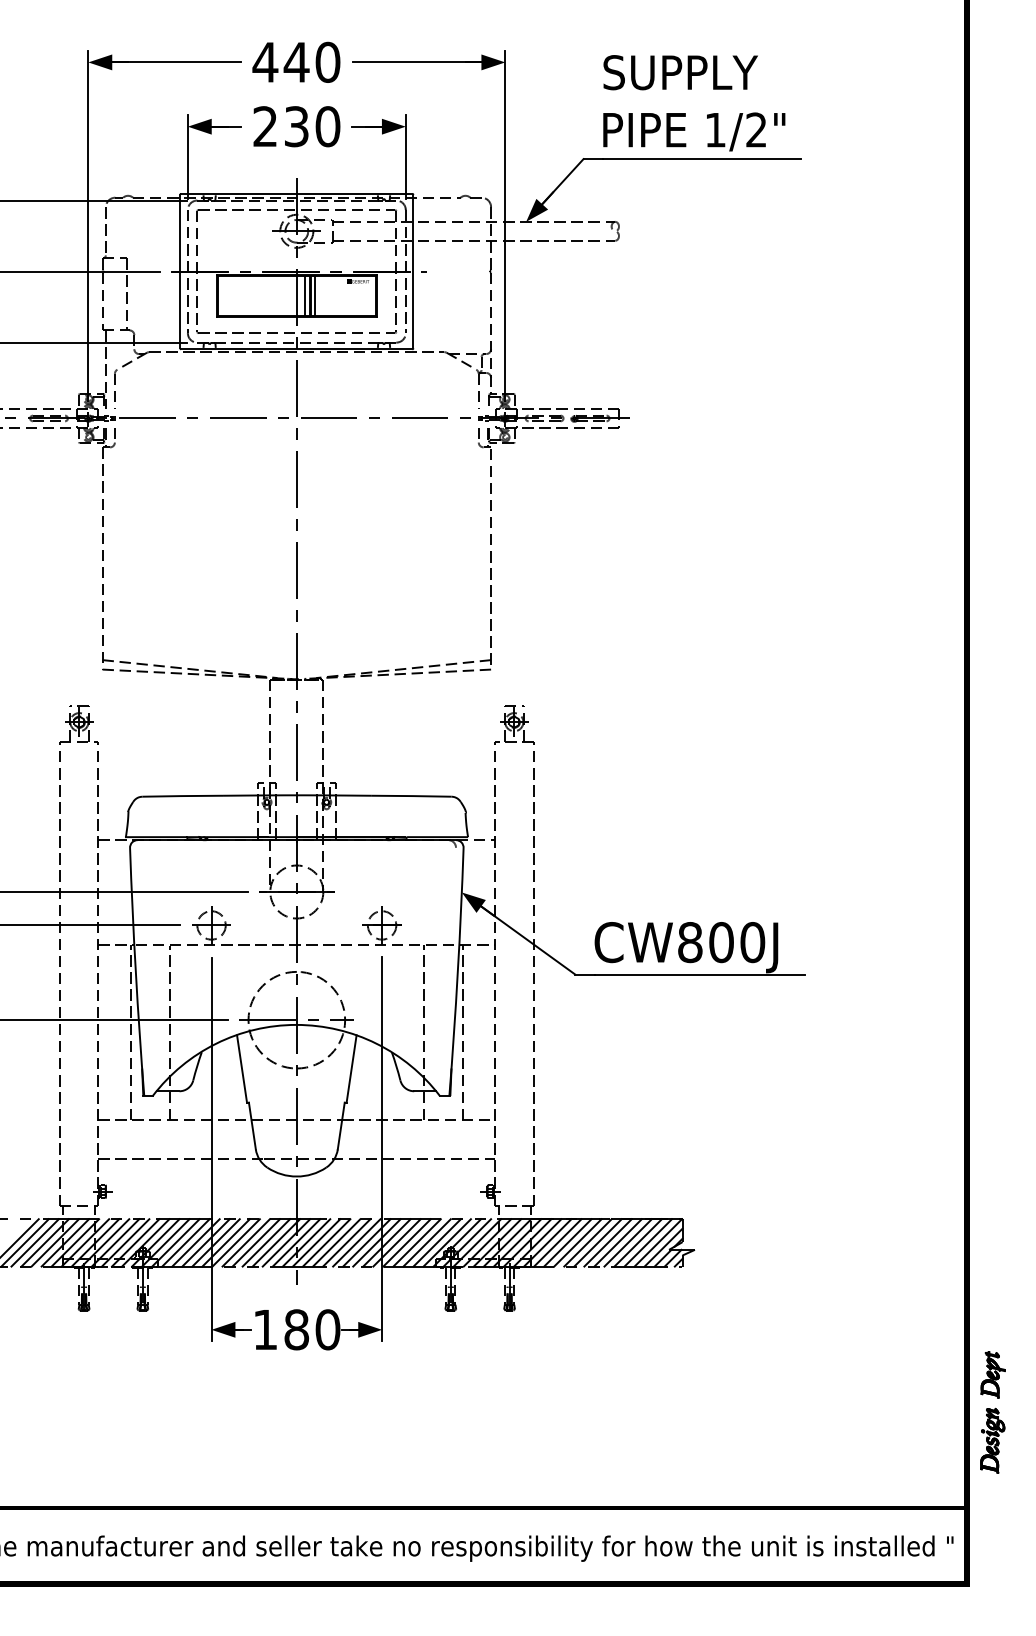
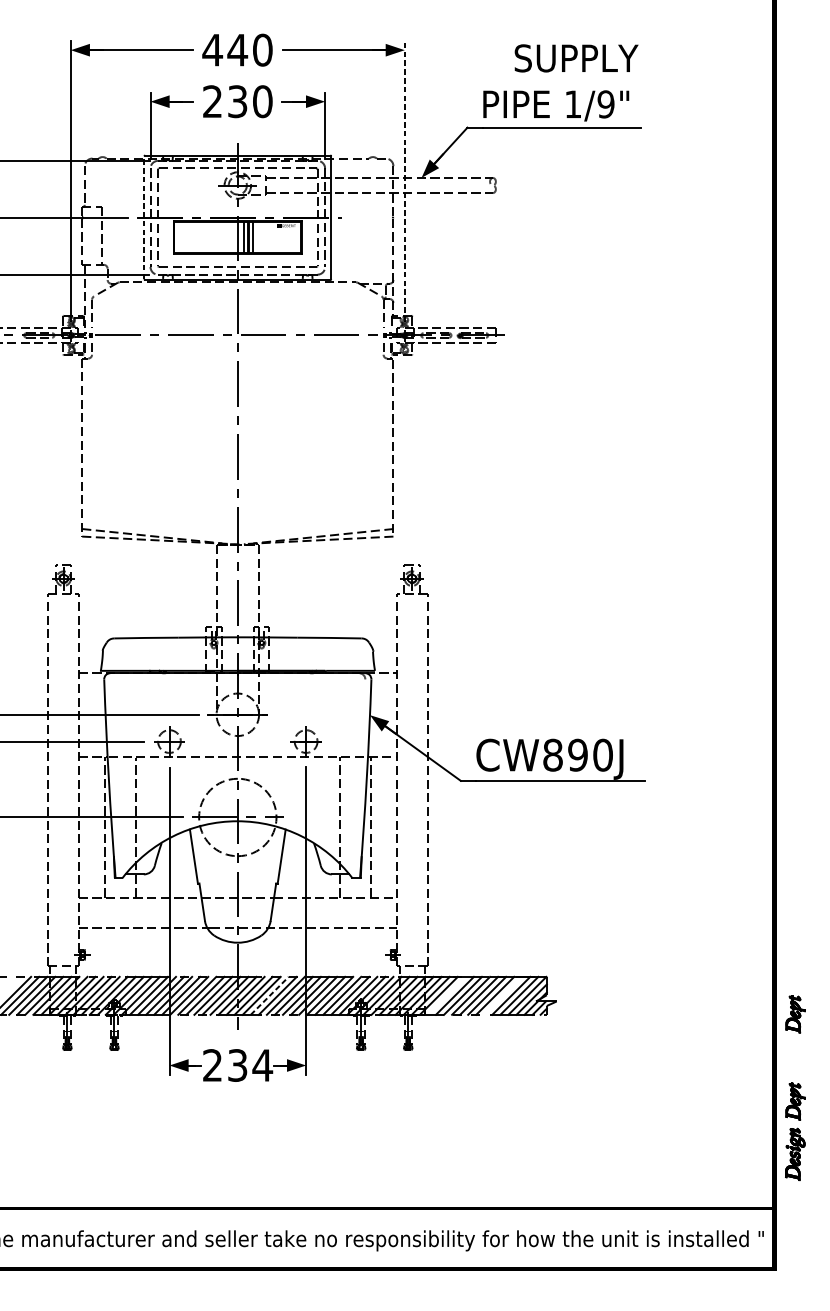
text: (680, 72) -> (576, 58), moved
text: (756, 129) -> (606, 103), 1/2" -> 1/9"
line: (505, 225) -> (404, 180), solid -> dashed
line: (180, 271) -> (144, 217), solid -> dashed
text: (721, 942) -> (578, 755), CW800J -> CW890J
line: (337, 1242) -> (270, 995), solid -> dashed
line: (557, 1242) -> (446, 995), removed
line: (627, 1242) -> (502, 995), removed
part: (992, 1265) -> (795, 1013), added
text: (296, 1329) -> (237, 1065), 180 -> 234

